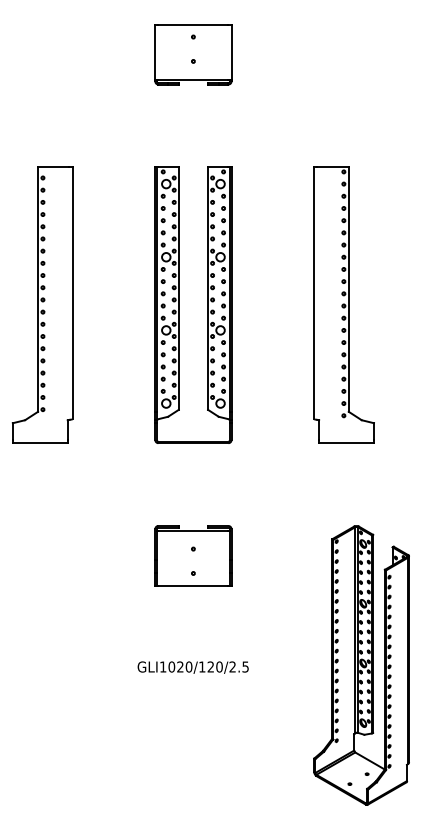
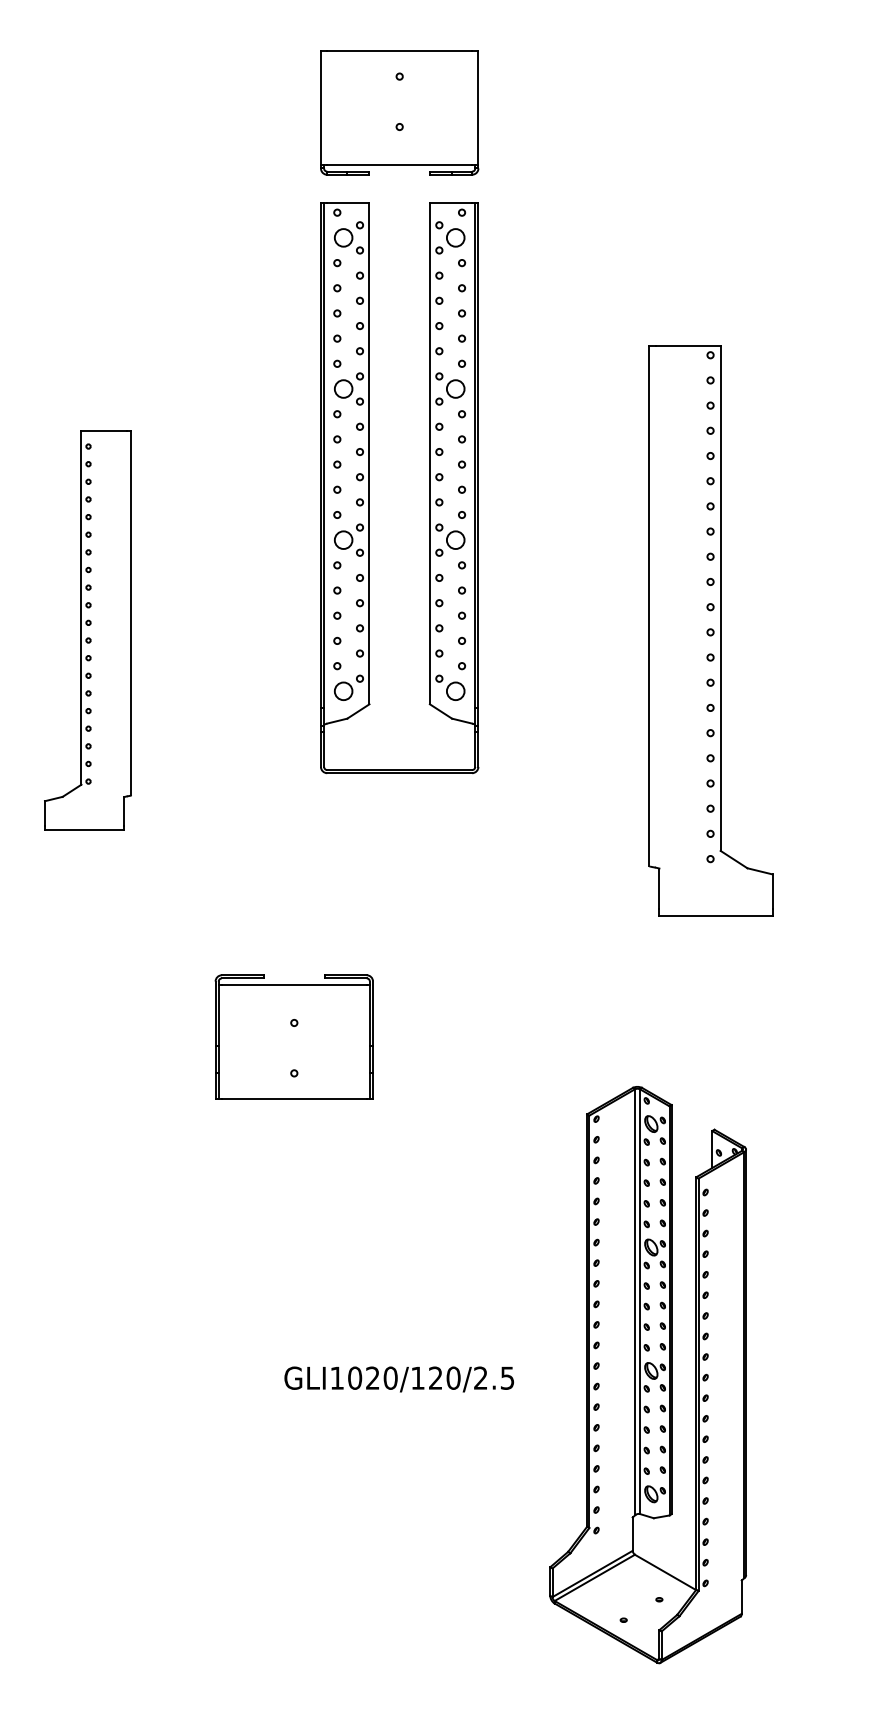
part: (42, 304) -> (87, 629), size x0.7
part: (179, 304) -> (370, 486), moved
part: (193, 555) -> (294, 1036), moved
part: (361, 665) -> (647, 1375), moved

